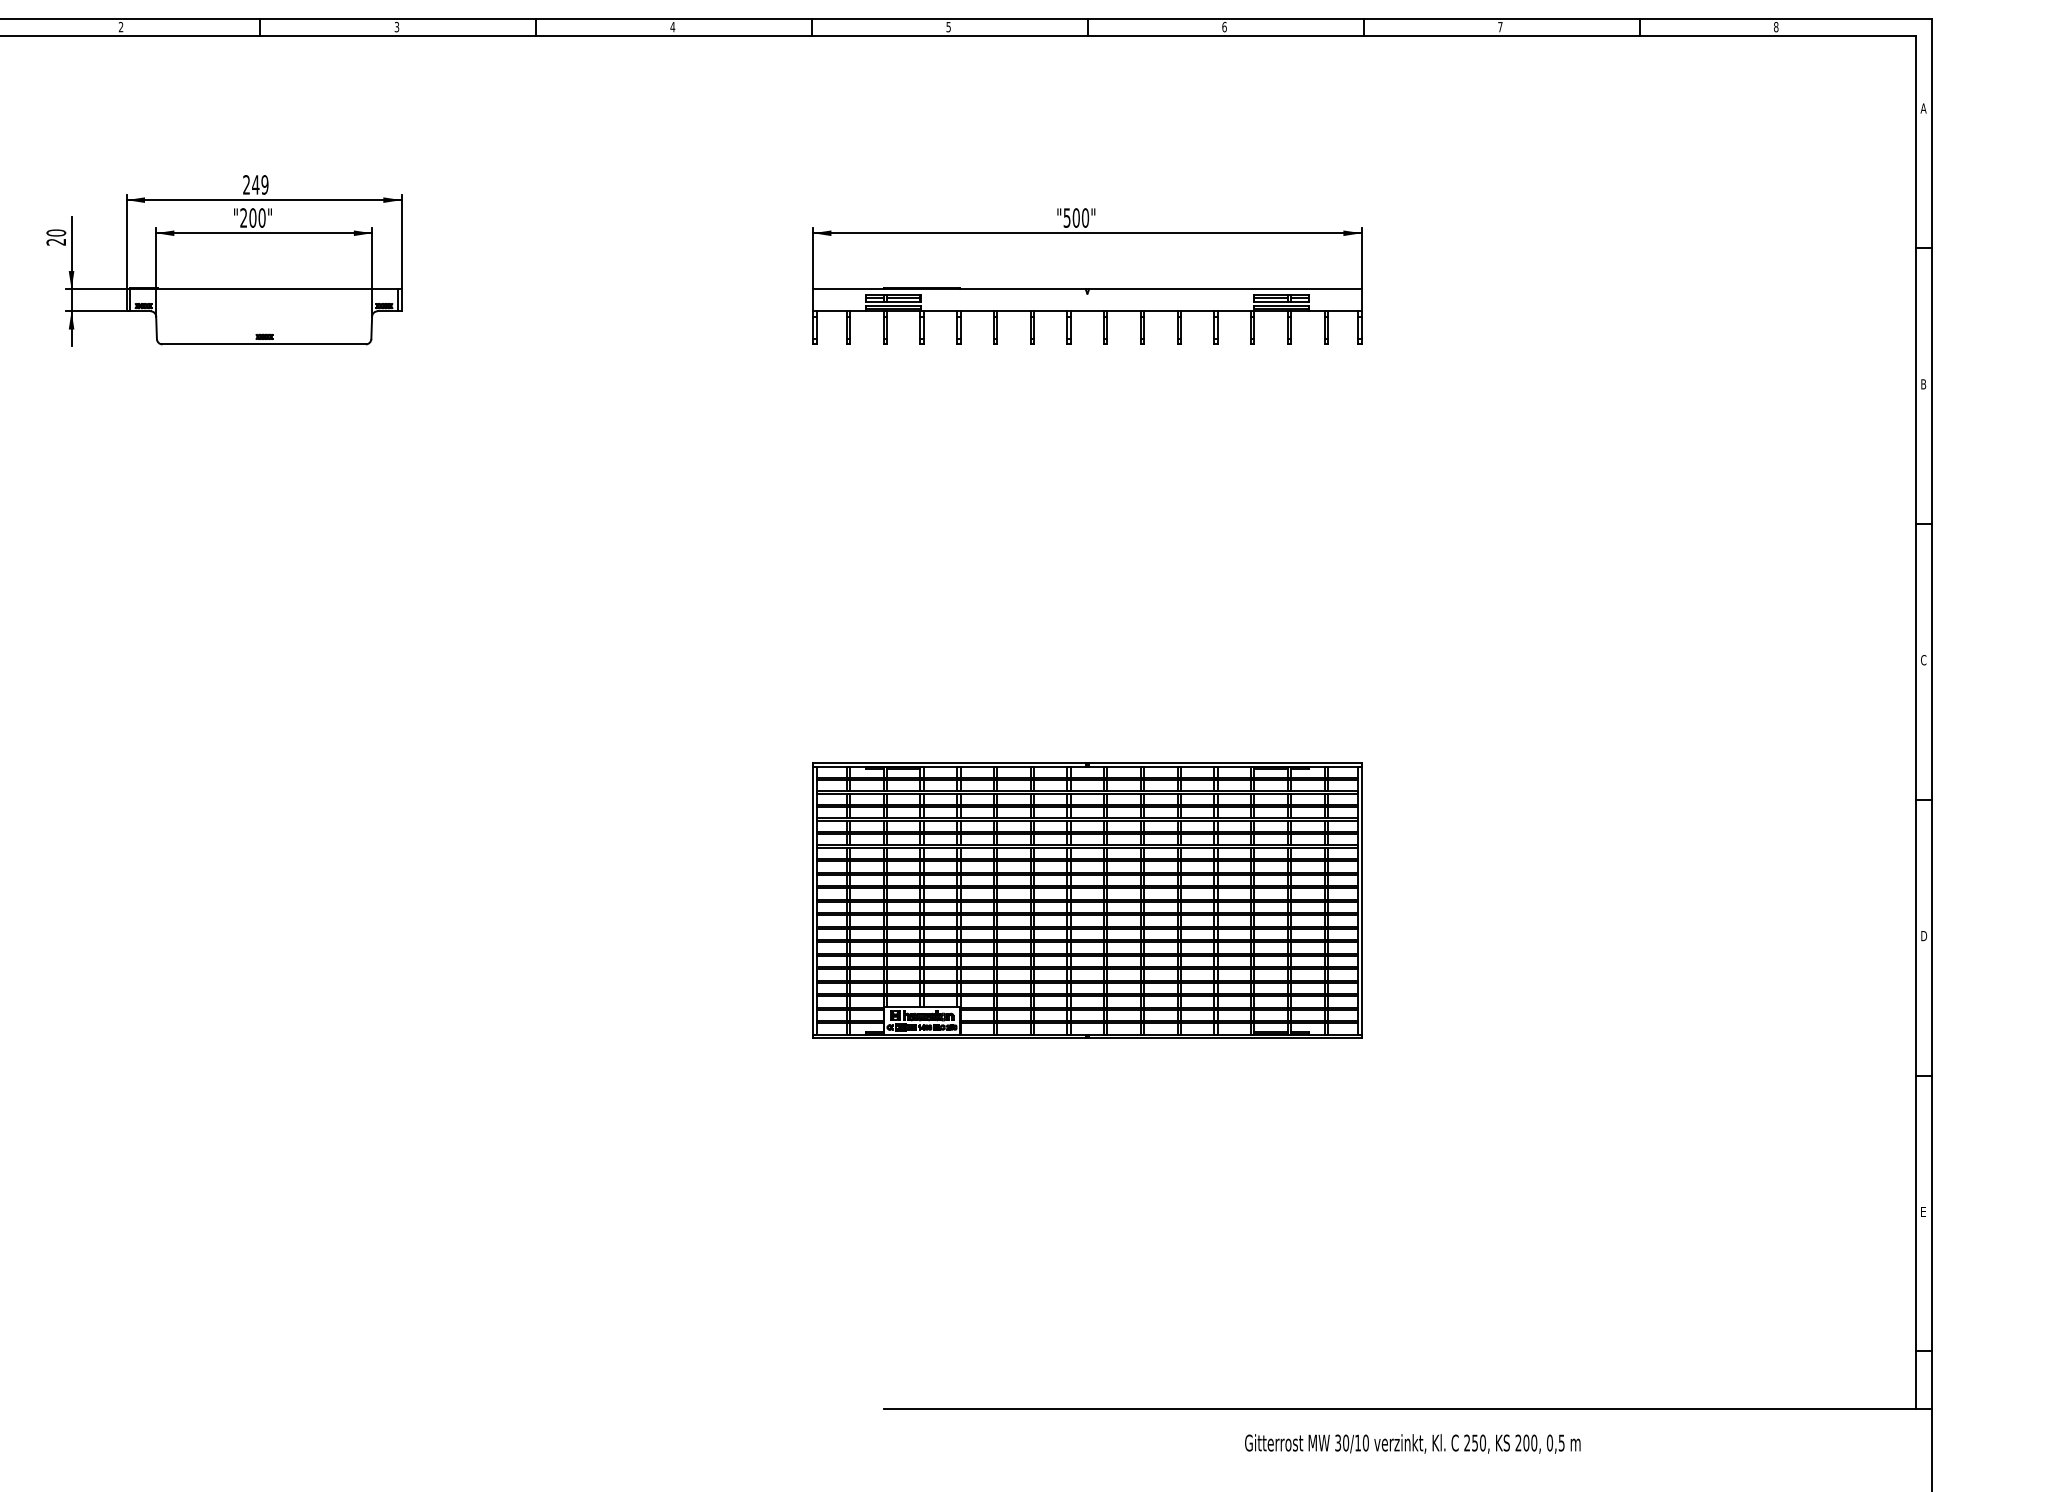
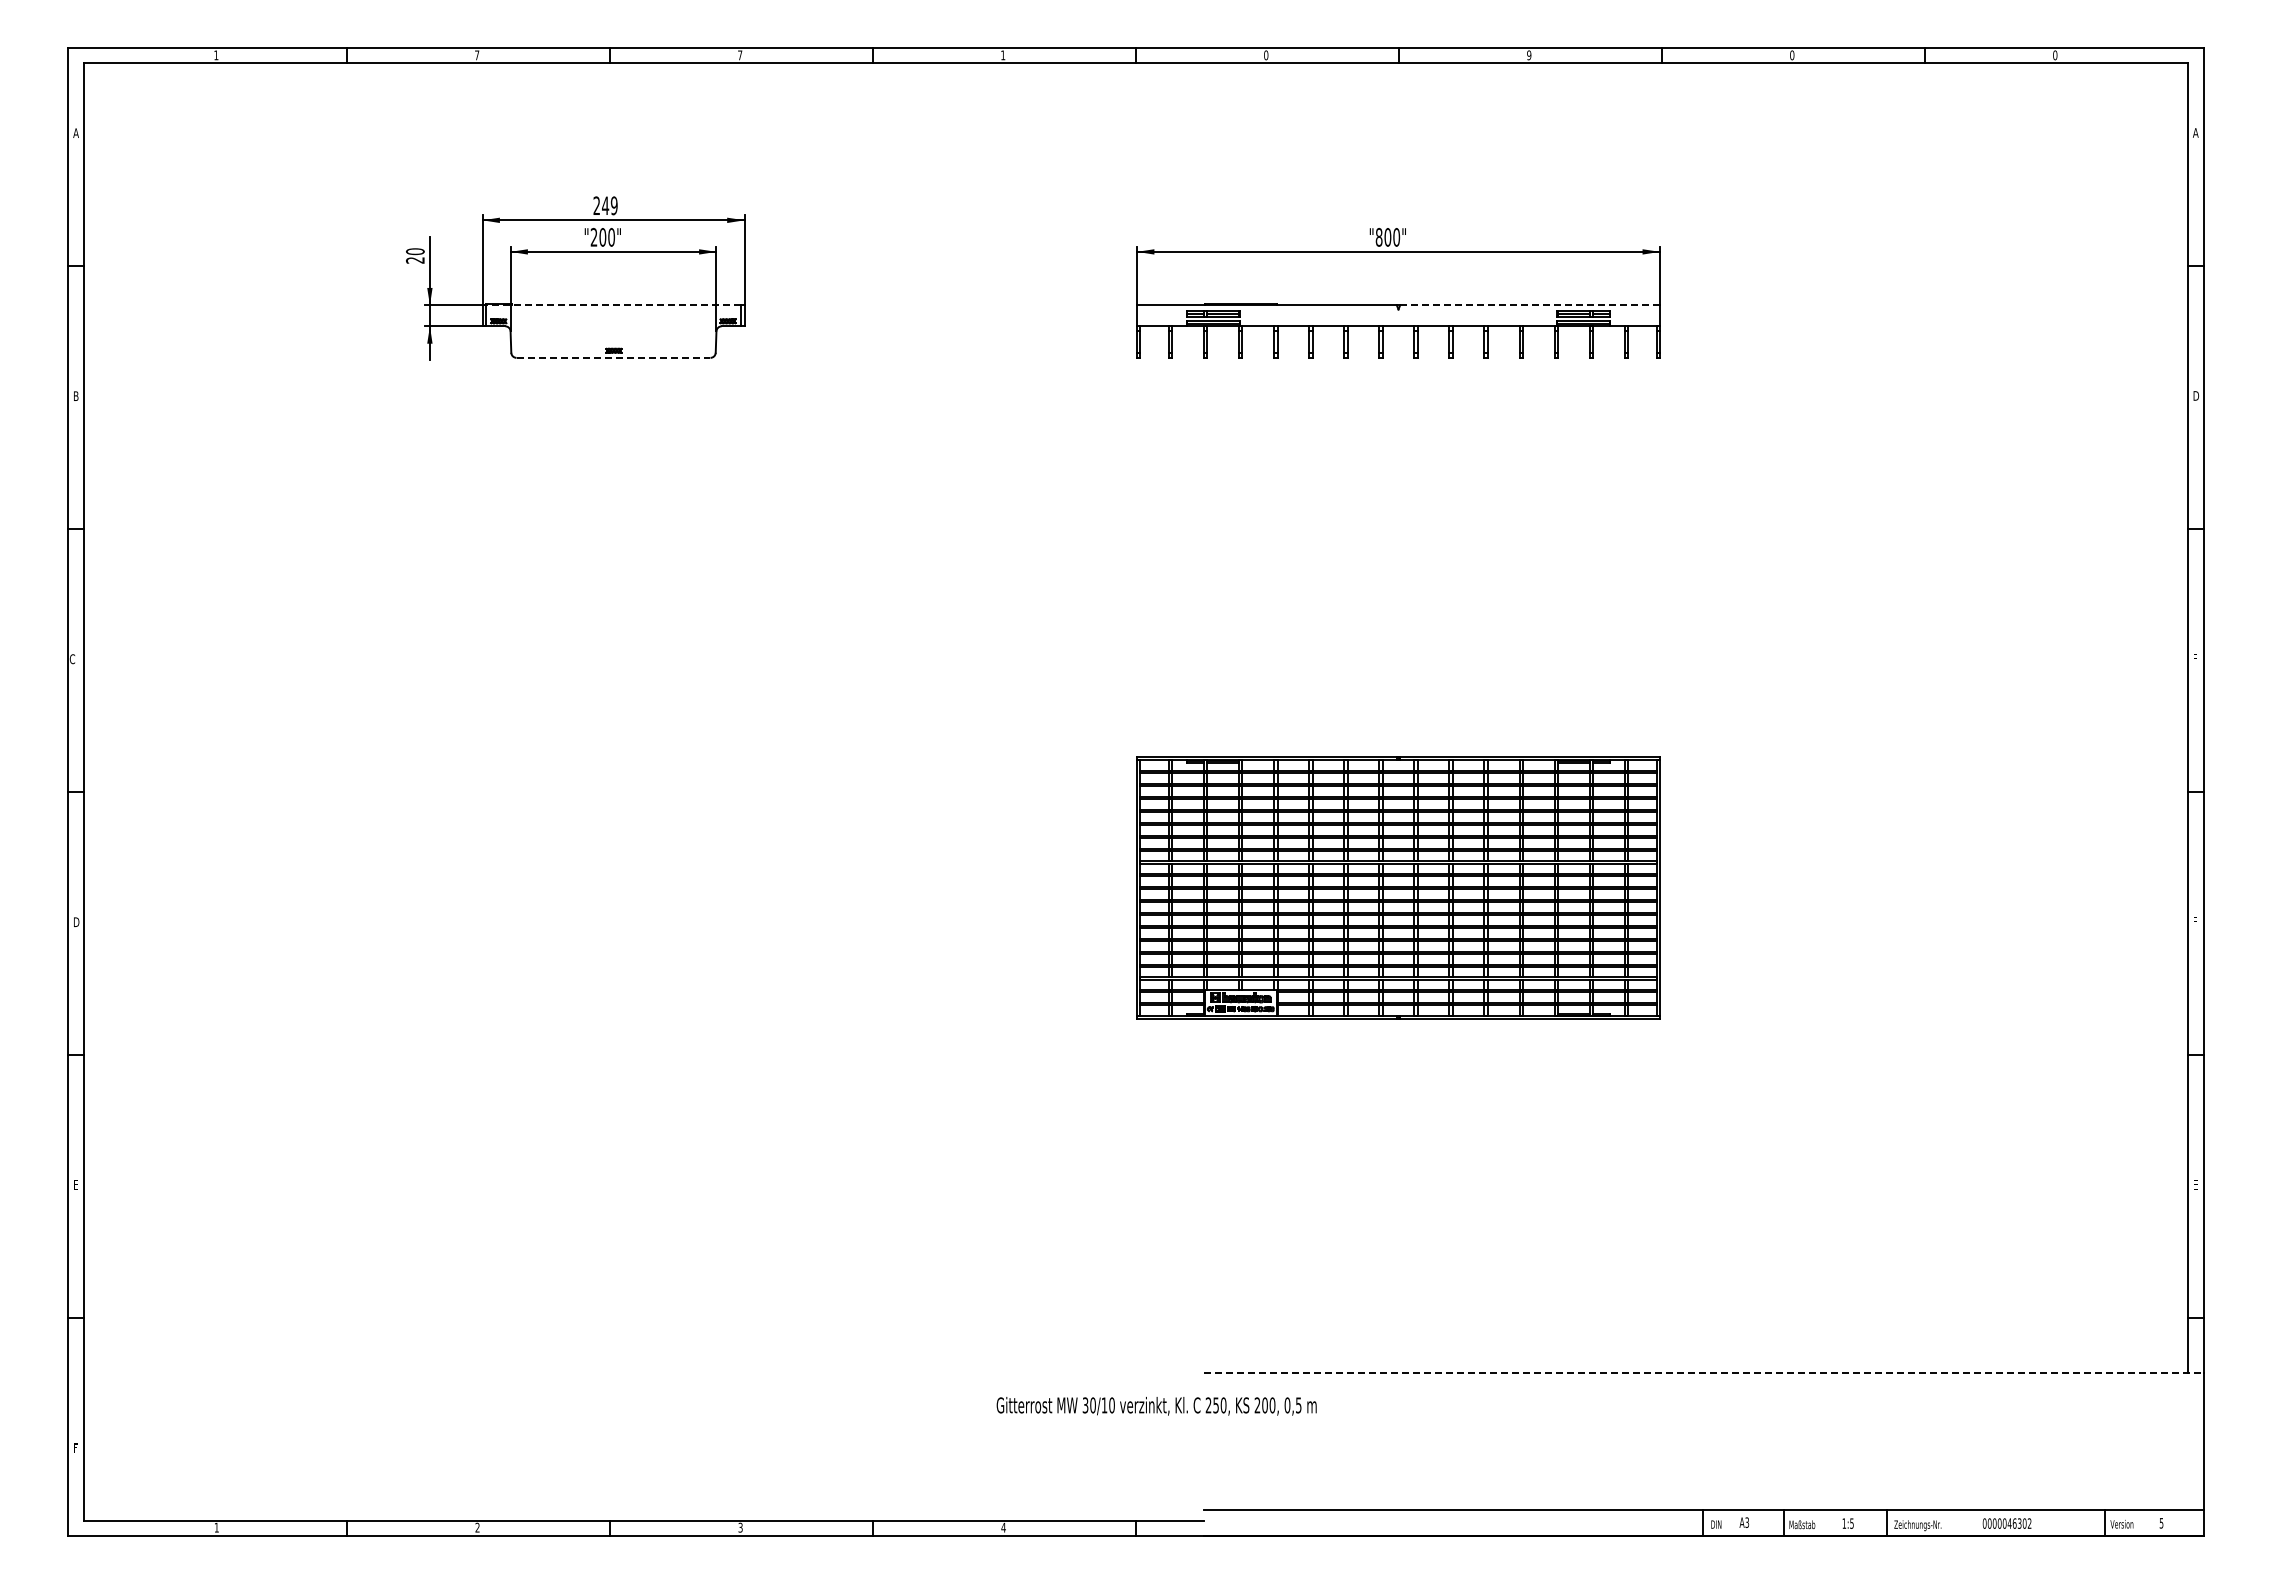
text: (1776, 26) -> (2055, 54), 8 -> 0
text: (121, 27) -> (477, 55), 2 -> 7
text: (397, 27) -> (740, 55), 3 -> 7
text: (672, 27) -> (1002, 55), 4 -> 1
text: (948, 27) -> (1266, 55), 5 -> 0
text: (1224, 27) -> (1529, 55), 6 -> 9
text: (1500, 27) -> (1792, 55), 7 -> 0
text: (1066, 217) -> (1378, 236), "500" -> "800"
line: (264, 289) -> (613, 305), solid -> dashed
line: (1225, 289) -> (1530, 305), solid -> dashed
line: (264, 344) -> (613, 357), solid -> dashed
text: (1924, 383) -> (2196, 395), B -> D
text: (1923, 659) -> (2195, 658), C -> F
text: (1924, 935) -> (2196, 921), D -> F
line: (1408, 1409) -> (1704, 1373), solid -> dashed
text: (1412, 1444) -> (1156, 1406), moved

